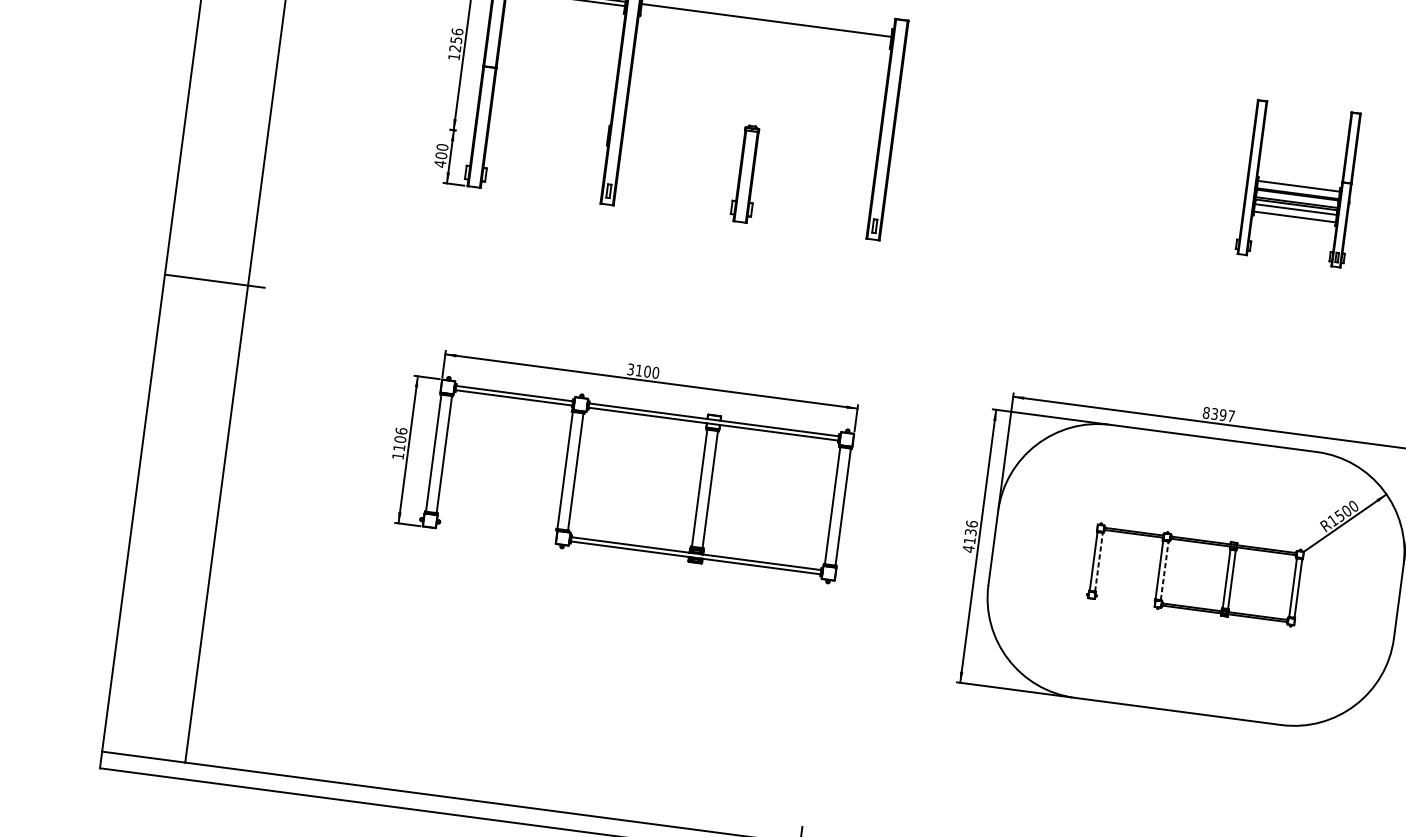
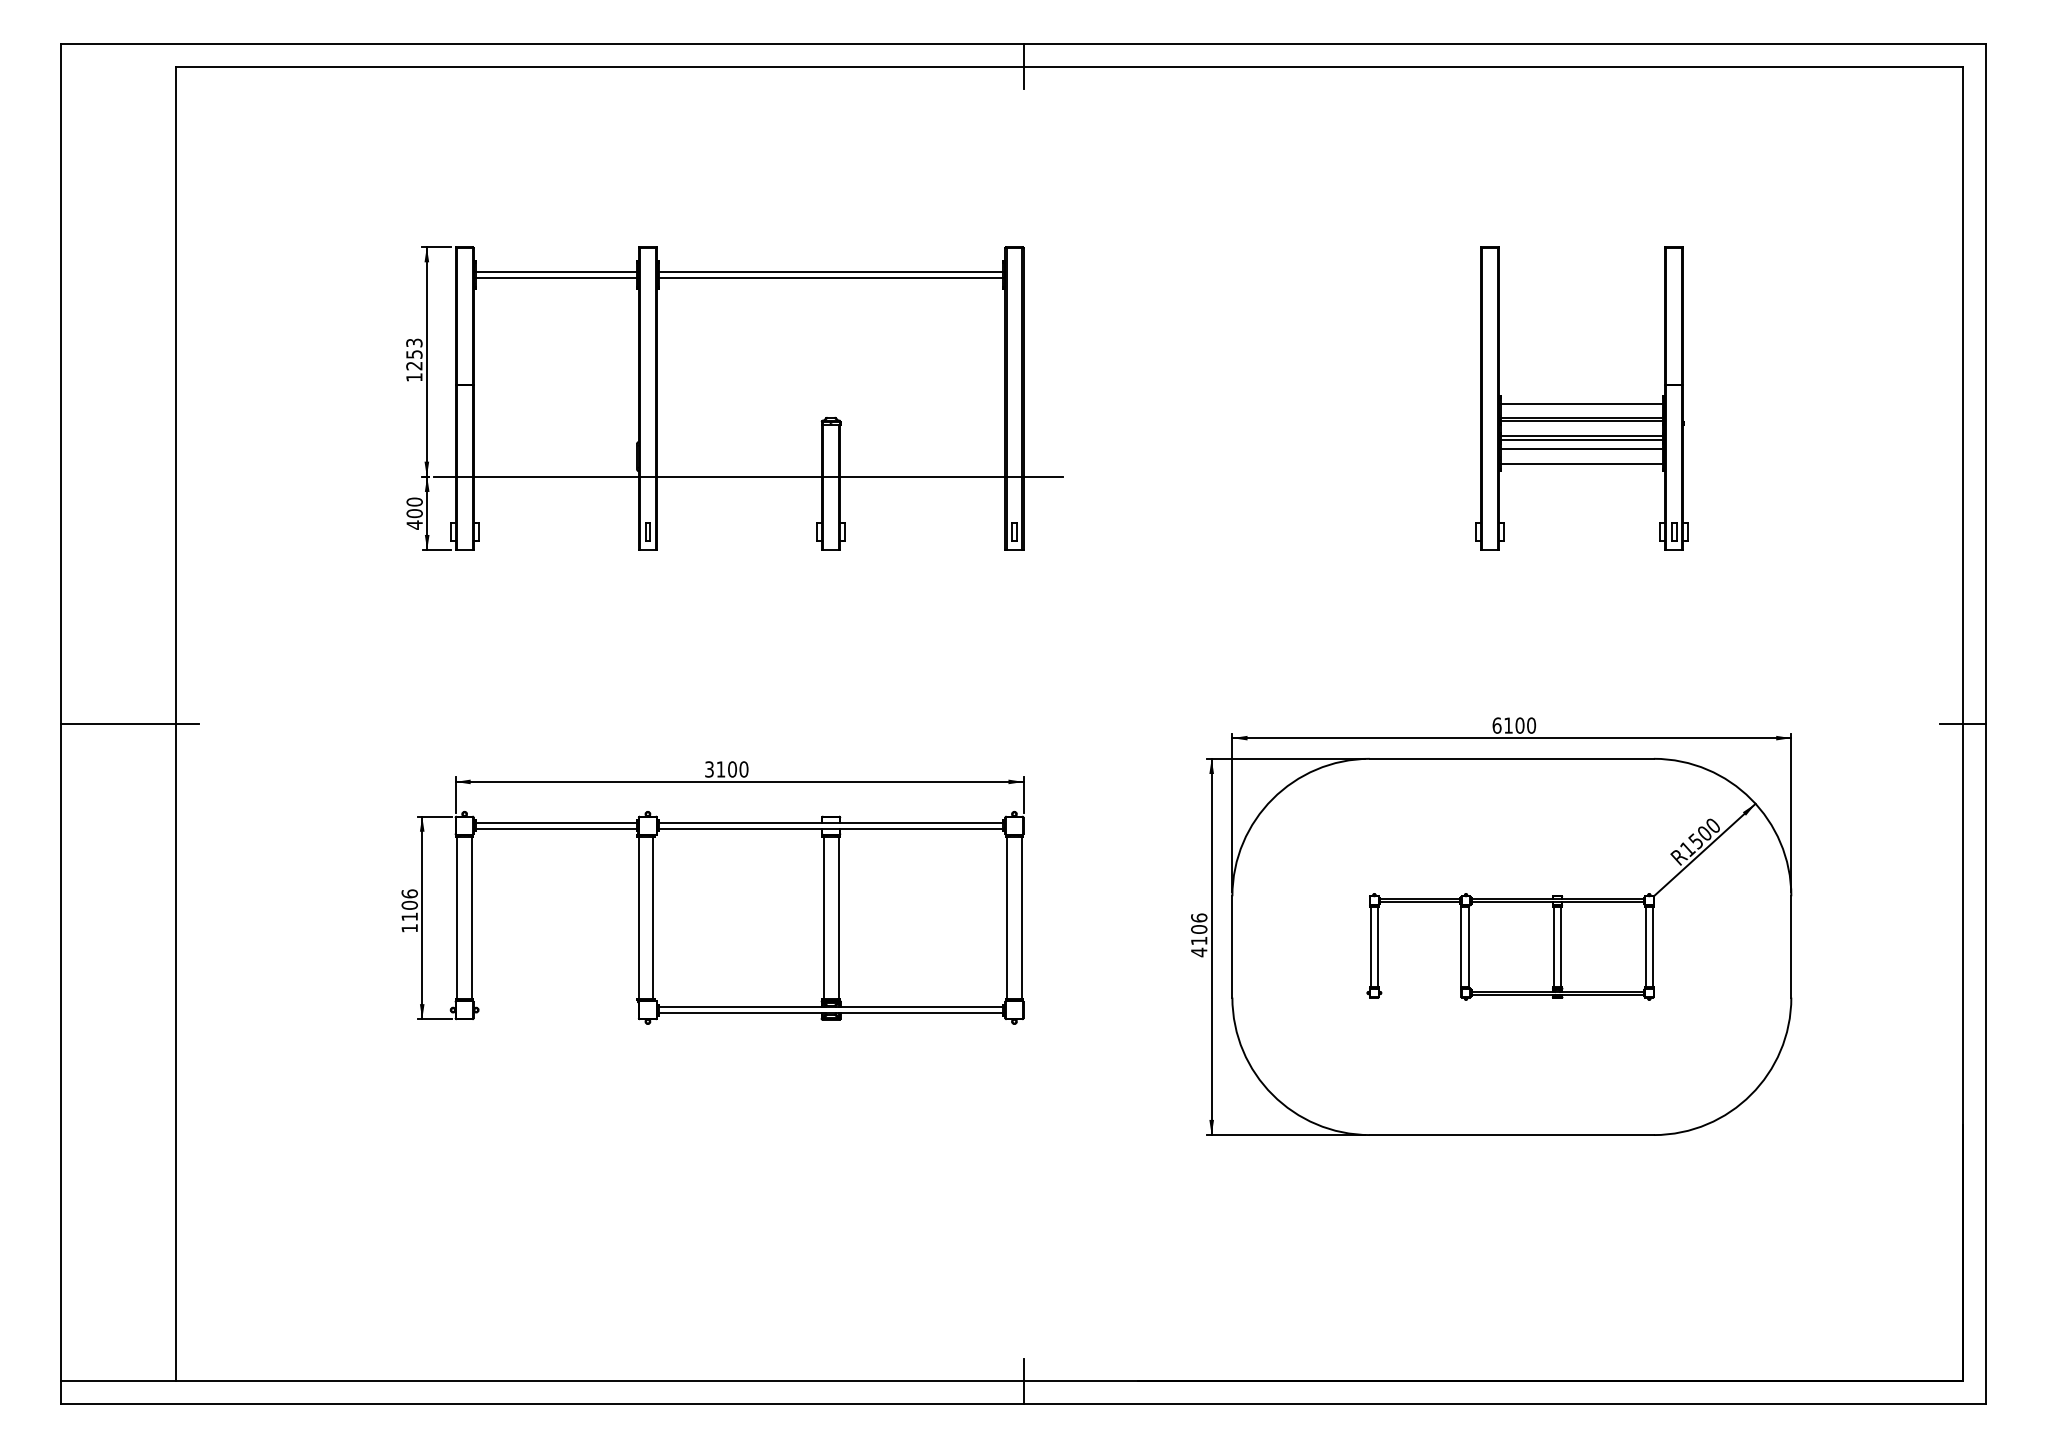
line: (766, 24) -> (831, 278), added
text: (457, 31) -> (414, 342), 1256 -> 1253
line: (687, 160) -> (748, 476), added
part: (1298, 183) -> (1581, 398), size x1.43
text: (1219, 414) -> (1514, 725), 8397 -> 6100
text: (971, 532) -> (1199, 929), 4136 -> 4106
line: (1099, 561) -> (1378, 946), dashed -> solid
line: (1164, 570) -> (1468, 946), dashed -> solid

